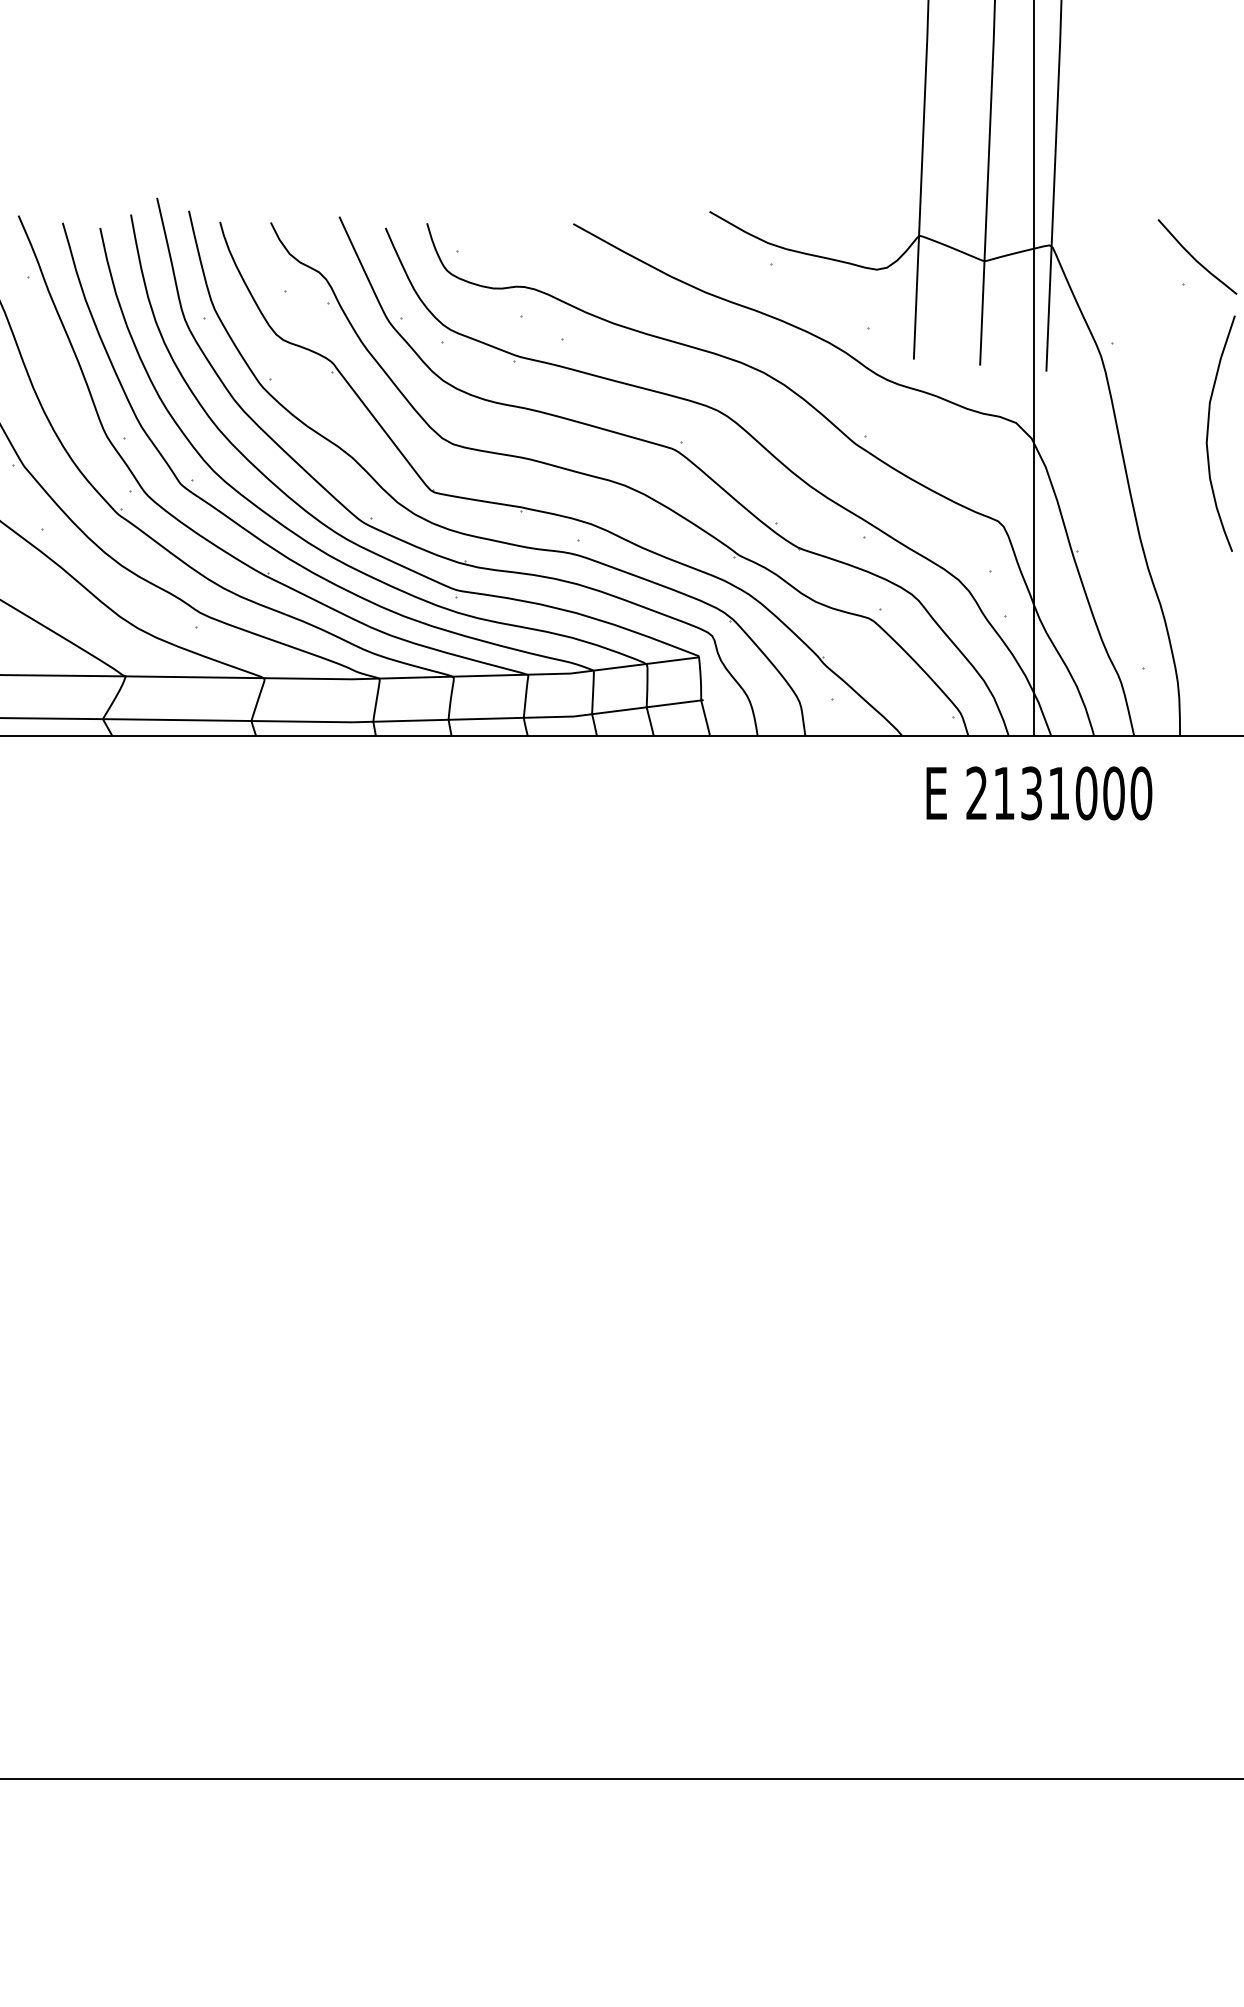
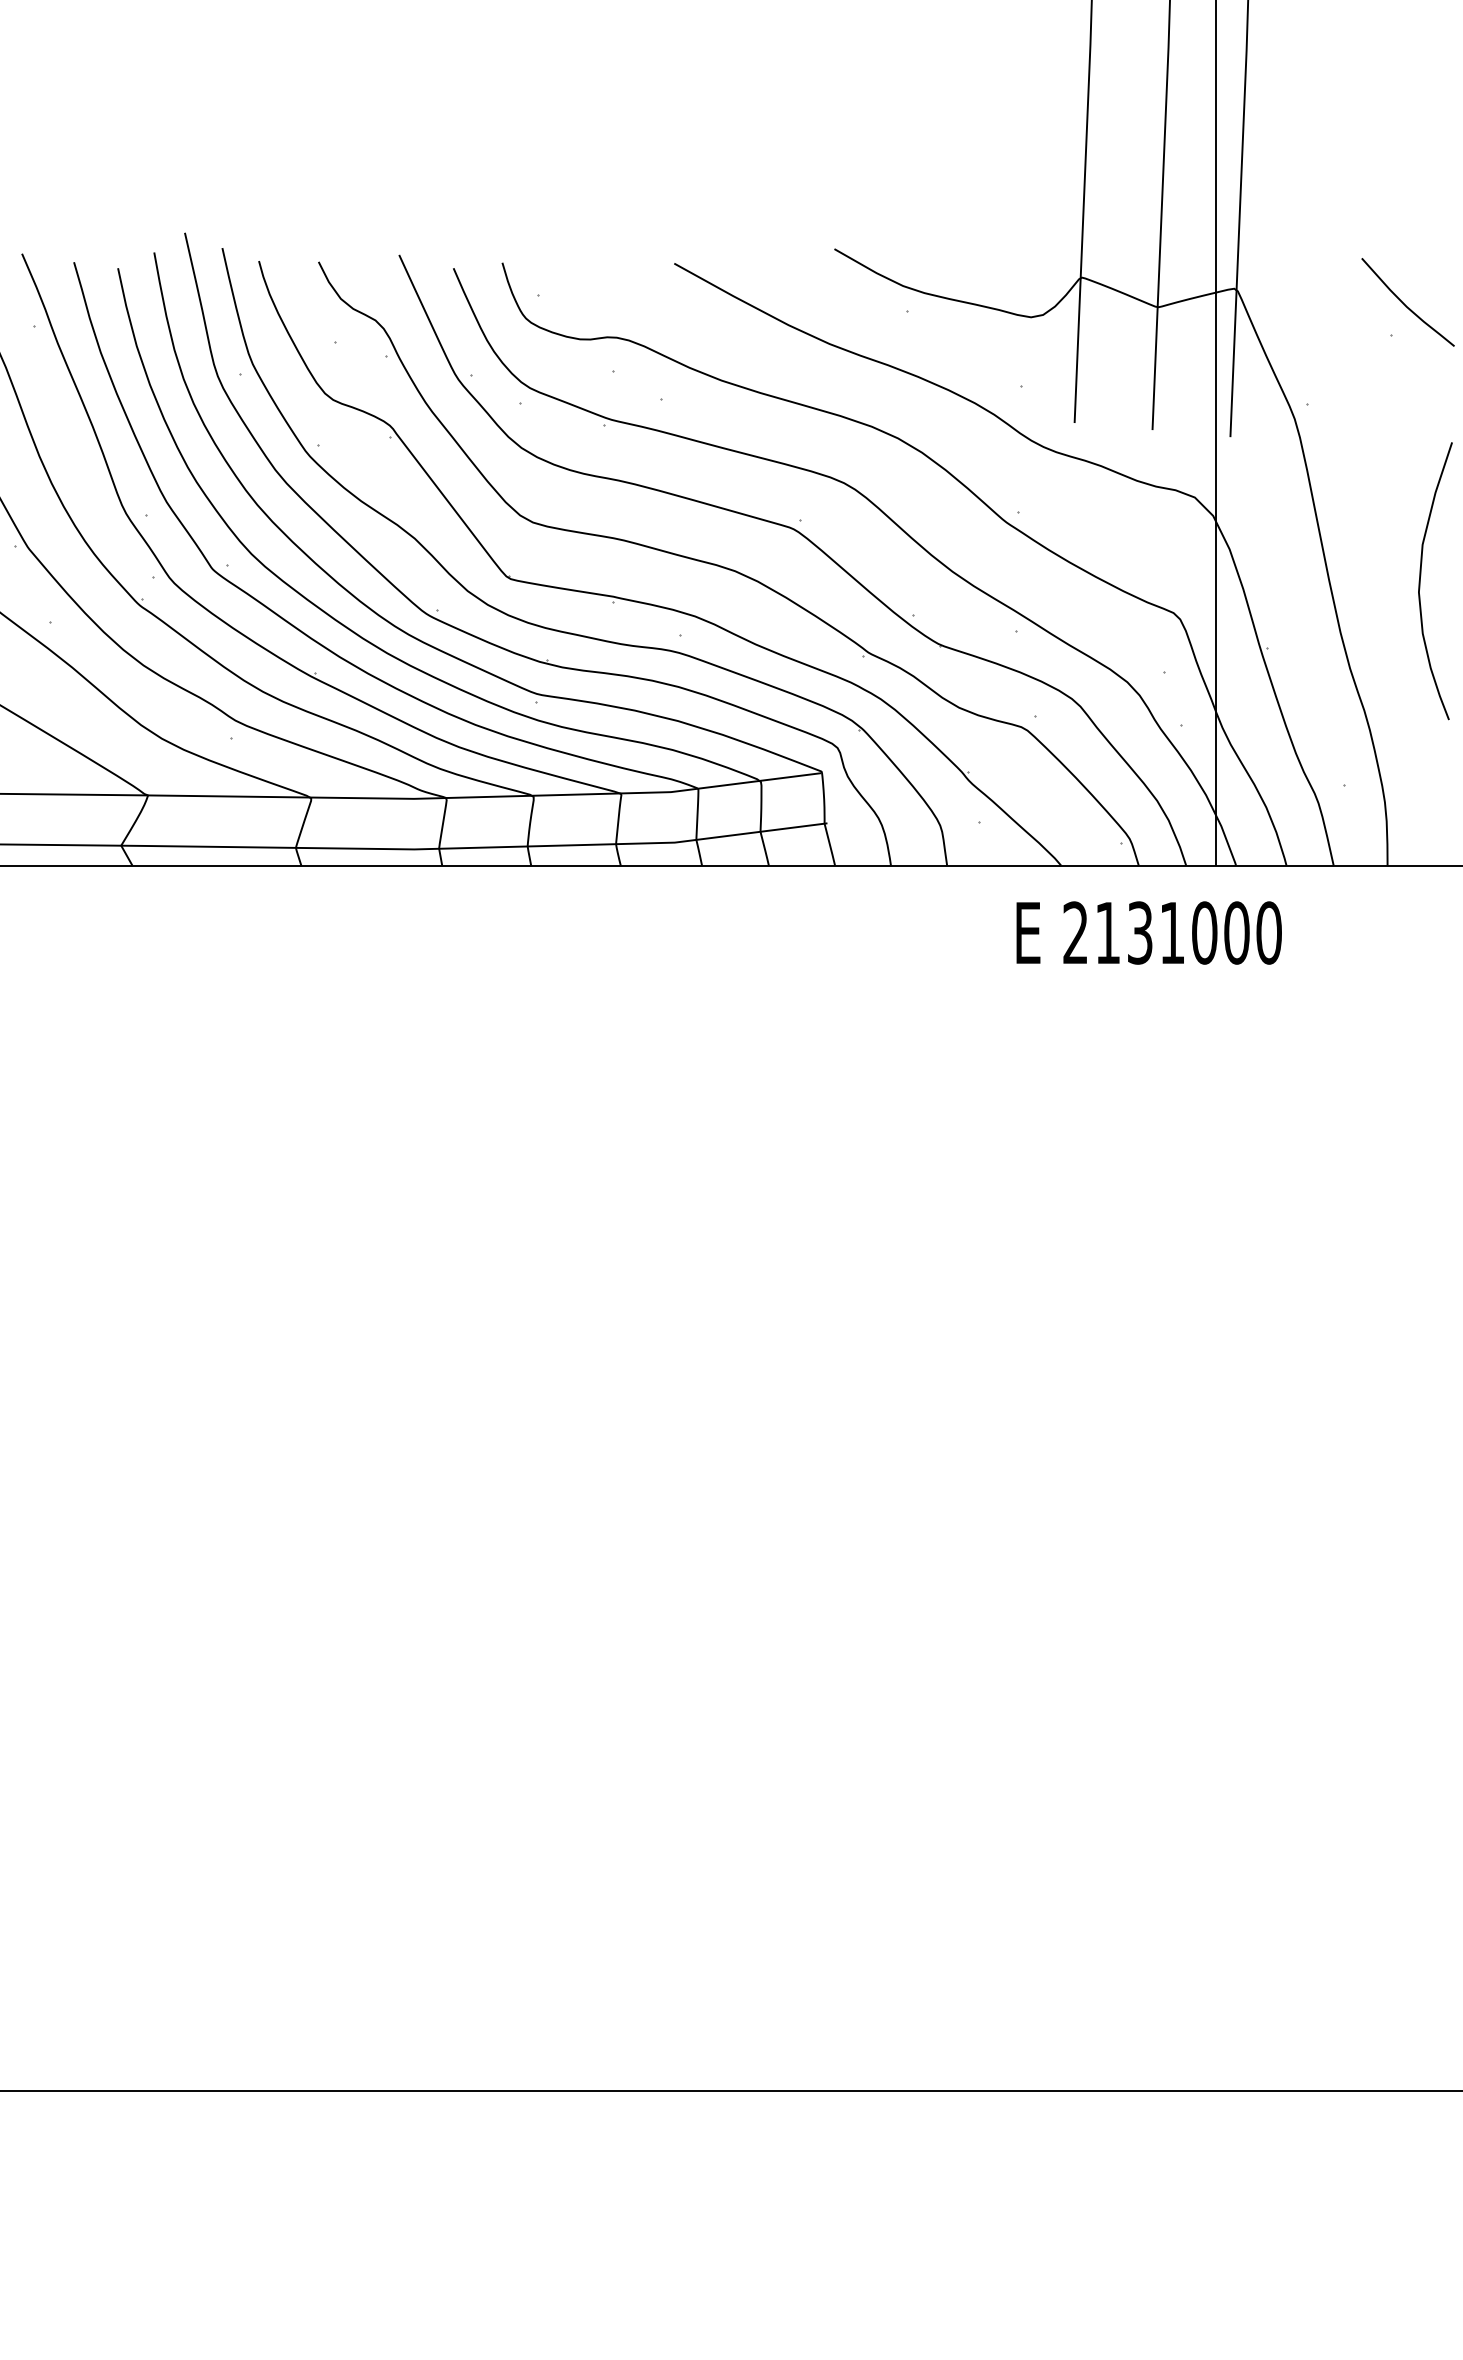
curve: (1208, 434) -> (1420, 581), moved
text: (1038, 792) -> (1148, 932), moved

